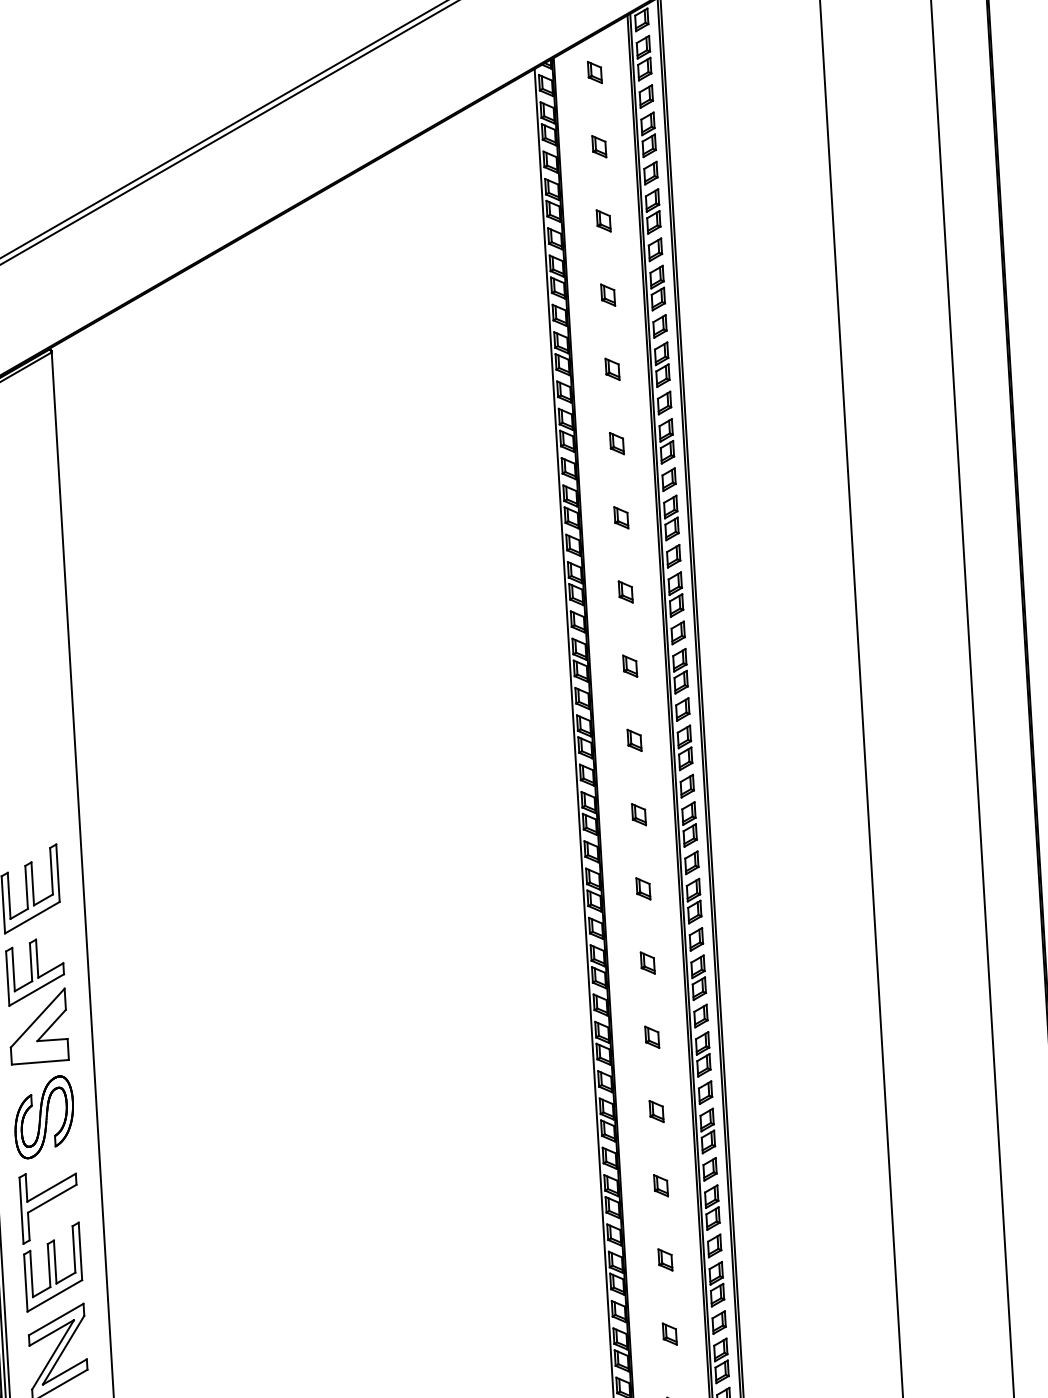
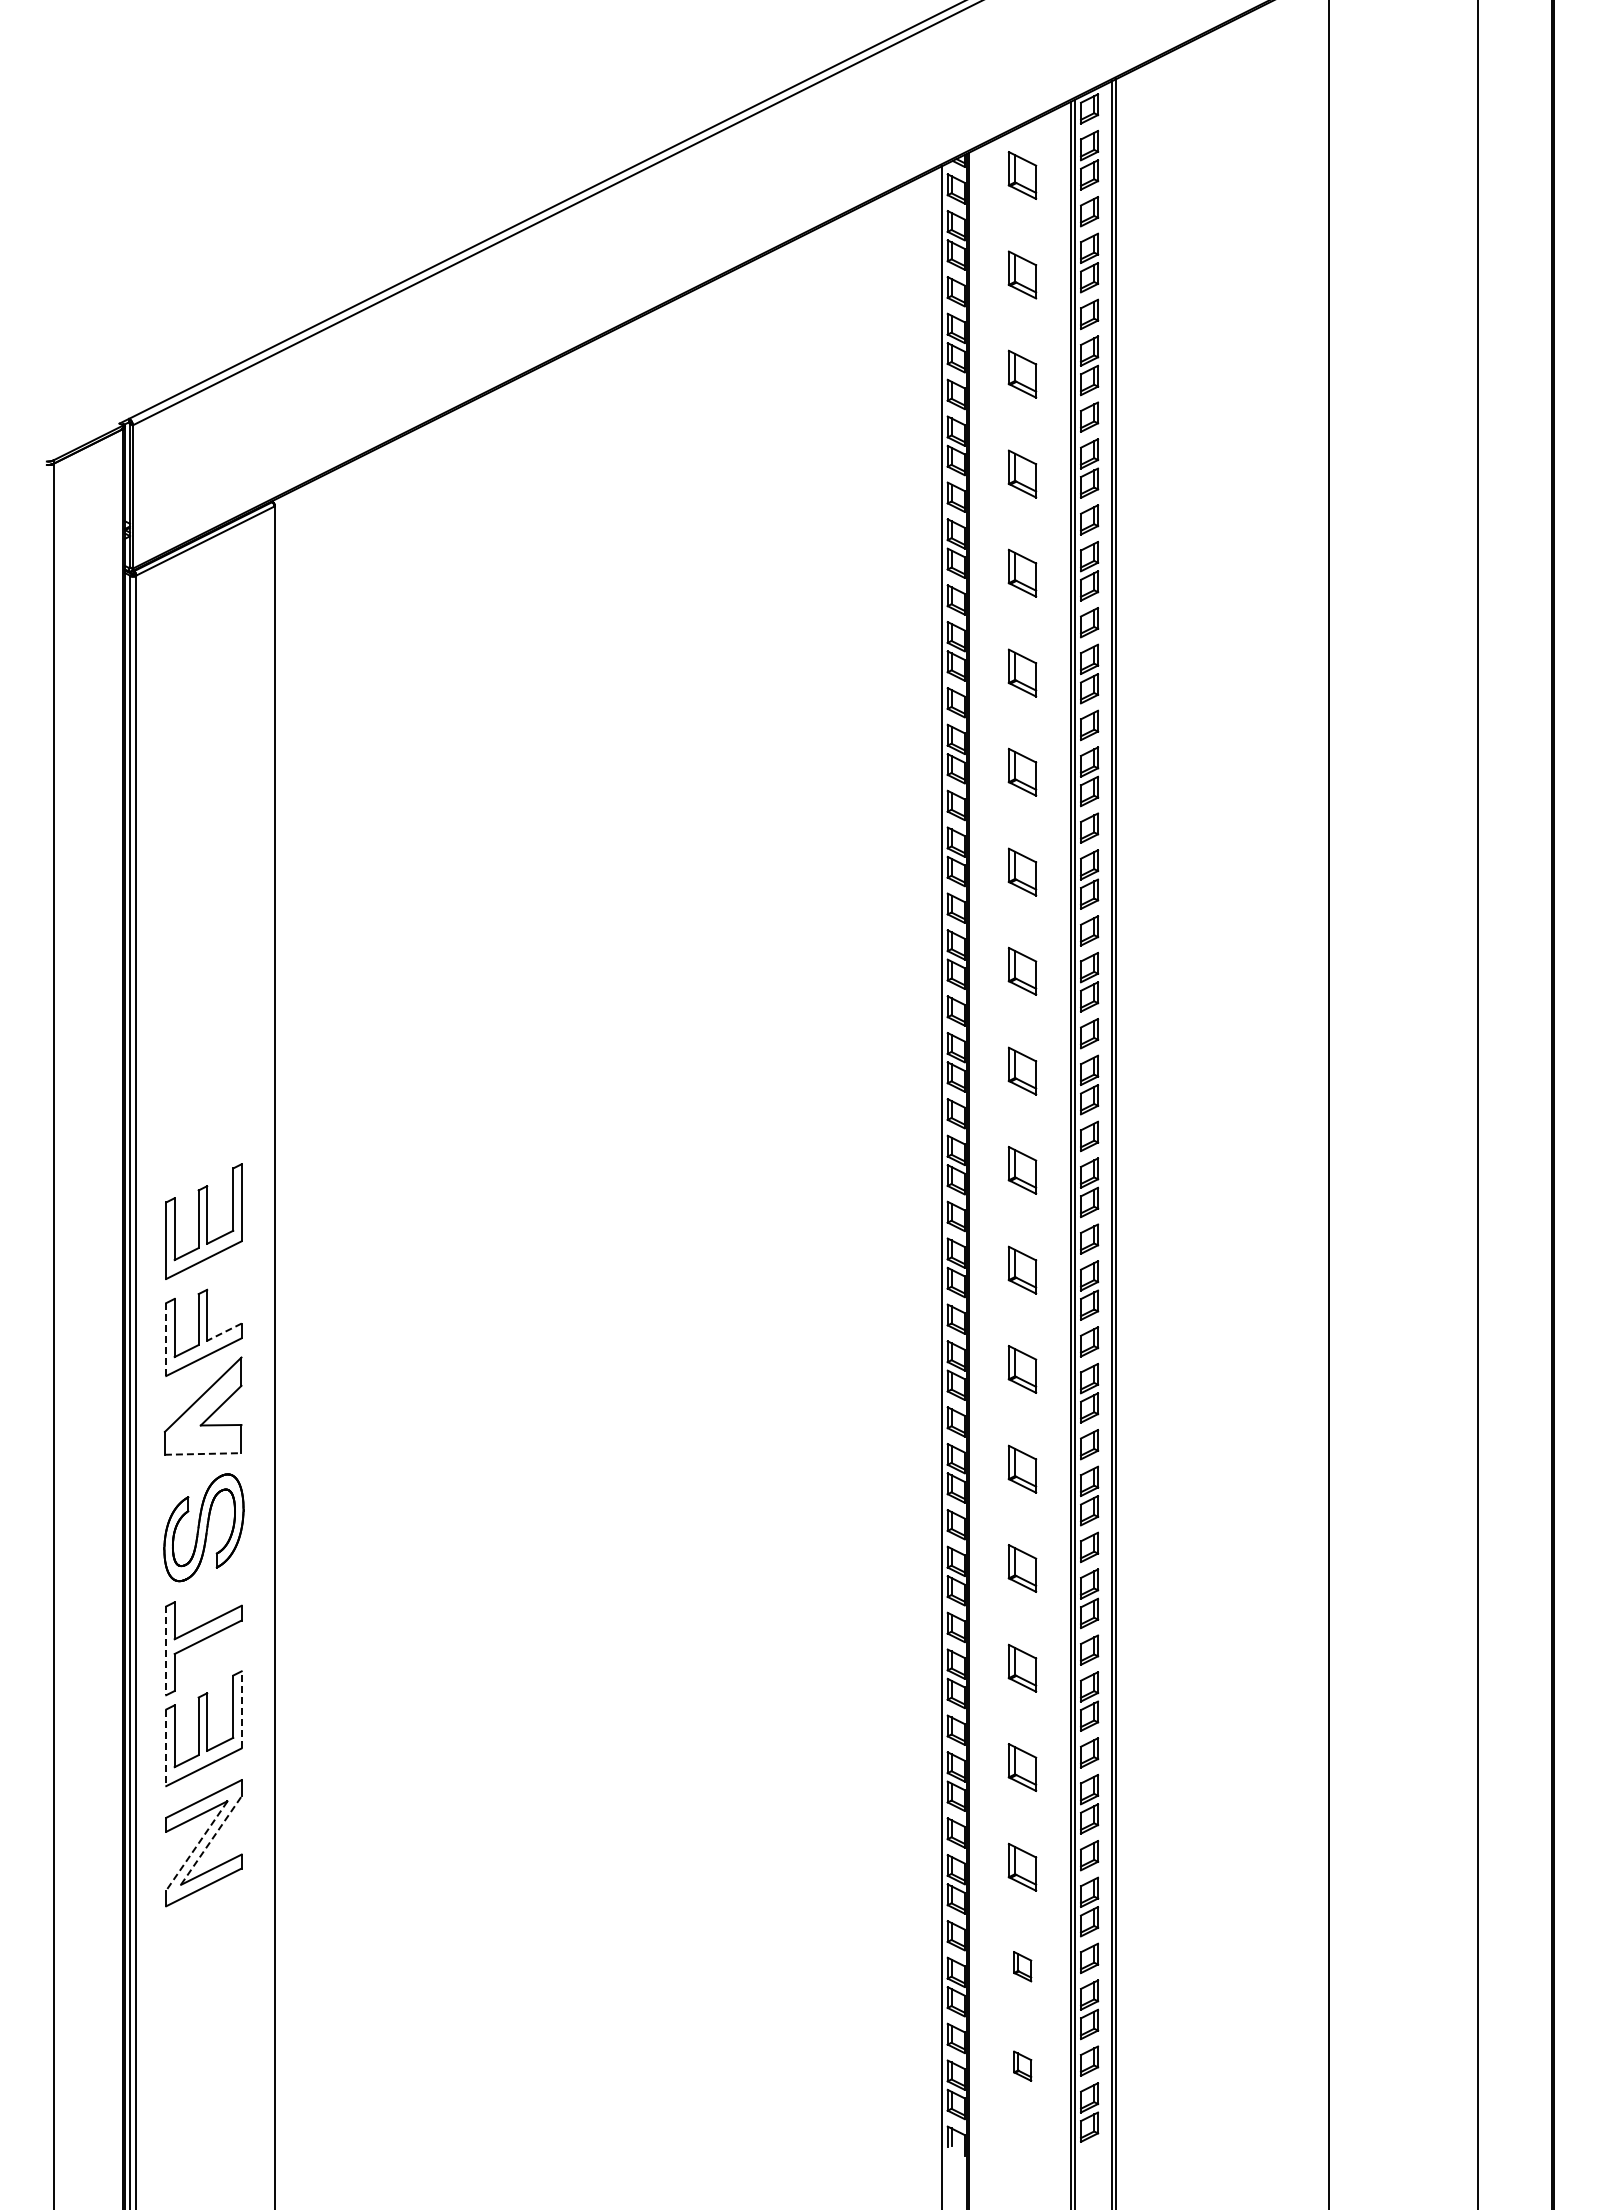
part: (594, 72) -> (1022, 175), size x1.6
part: (599, 146) -> (1022, 274), size x1.6
part: (603, 220) -> (1022, 374), size x1.6
part: (607, 294) -> (1022, 473), size x1.6
part: (612, 369) -> (1022, 573), size x1.6
part: (616, 443) -> (1022, 672), size x1.6
part: (621, 517) -> (1022, 772), size x1.6
part: (625, 591) -> (1022, 871), size x1.6
part: (630, 666) -> (1022, 971), size x1.6
part: (634, 739) -> (1022, 1070), size x1.6
part: (638, 814) -> (1022, 1170), size x1.6
part: (643, 888) -> (1022, 1269), size x1.6
part: (647, 962) -> (1022, 1369), size x1.6
line: (50, 970) -> (223, 1332), solid -> dashed
line: (7, 979) -> (166, 1340), solid -> dashed
part: (652, 1036) -> (1022, 1468), size x1.6
line: (40, 1061) -> (203, 1453), solid -> dashed
part: (656, 1111) -> (1022, 1568), size x1.6
part: (660, 1185) -> (1022, 1667), size x1.6
line: (21, 1211) -> (166, 1651), solid -> dashed
line: (80, 1251) -> (241, 1709), solid -> dashed
part: (665, 1259) -> (1022, 1767), size x1.6
line: (26, 1283) -> (166, 1748), solid -> dashed
part: (669, 1333) -> (1022, 1866), size x1.6
line: (63, 1350) -> (211, 1840), solid -> dashed
line: (52, 1355) -> (196, 1846), solid -> dashed

